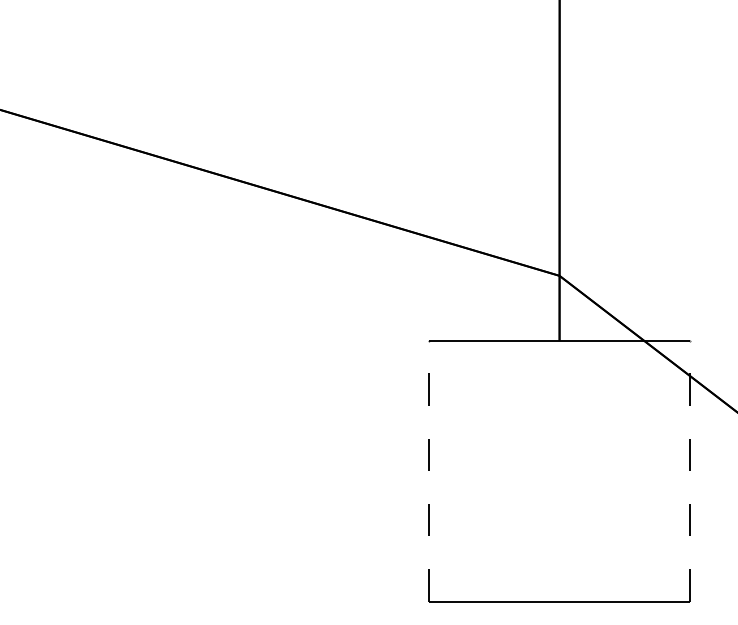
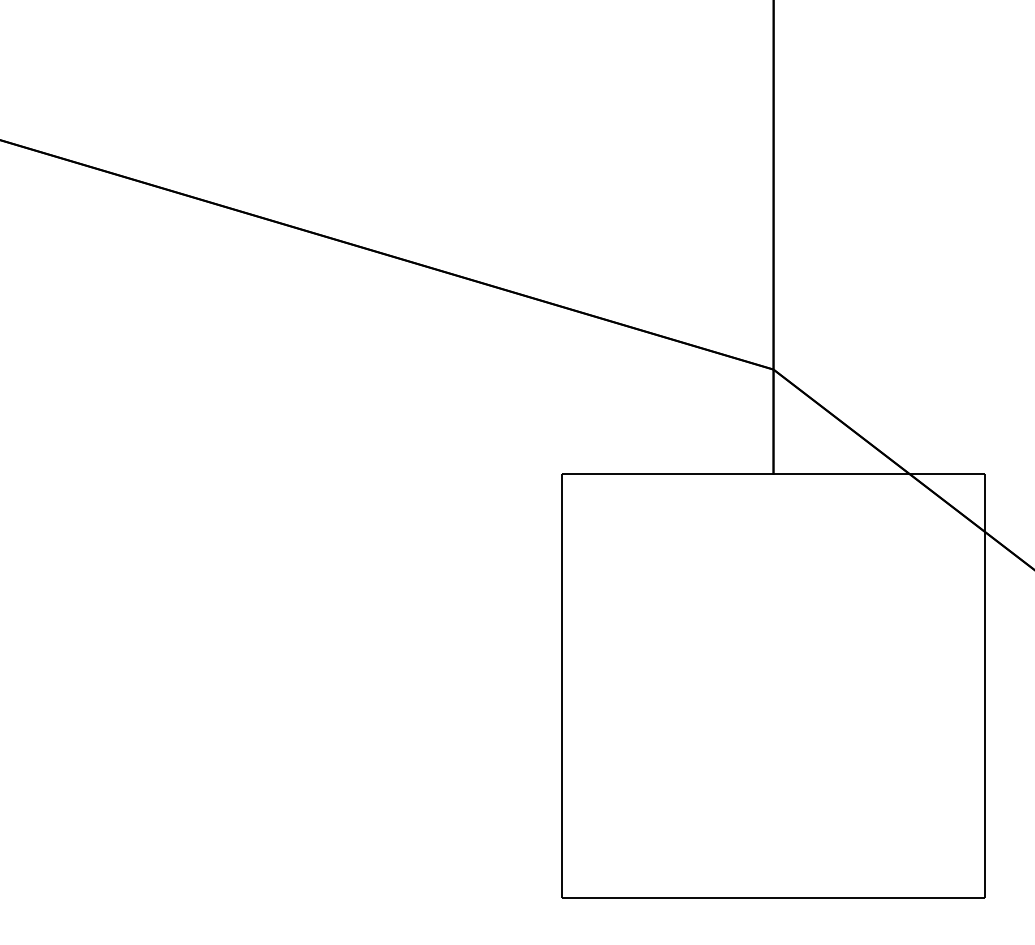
line: (429, 471) -> (562, 686), dashed -> solid
line: (690, 471) -> (985, 686), dashed -> solid

